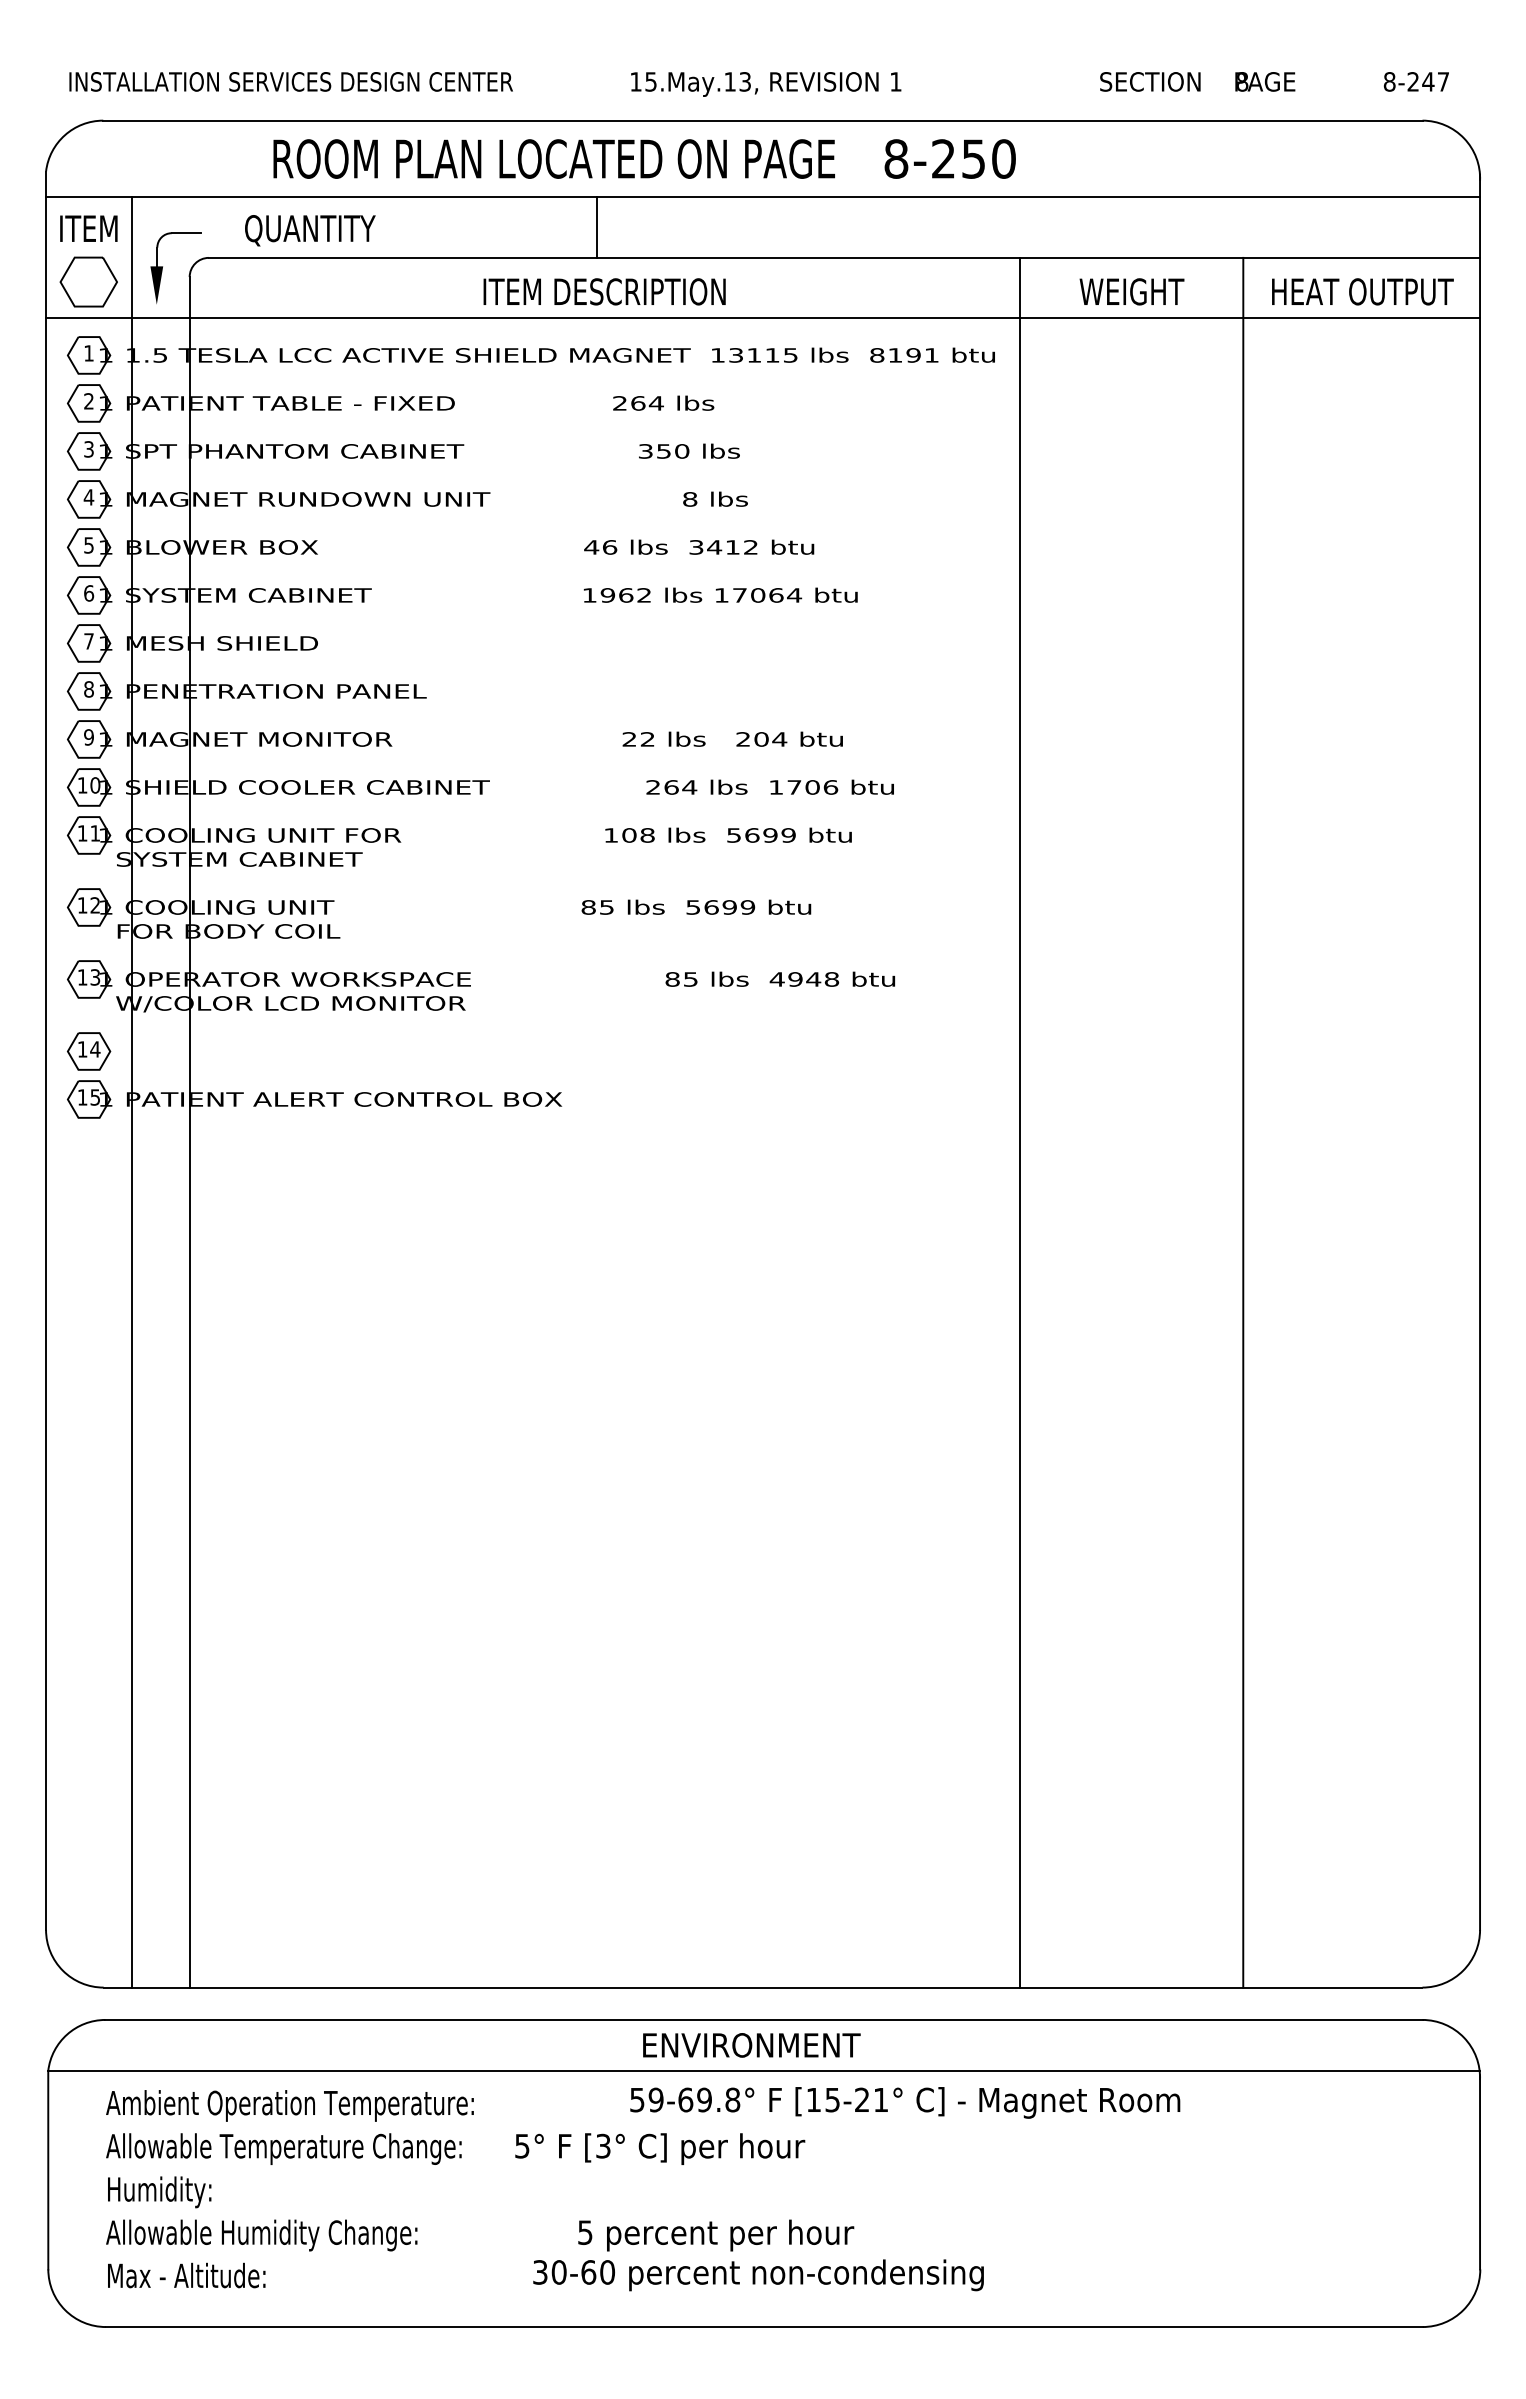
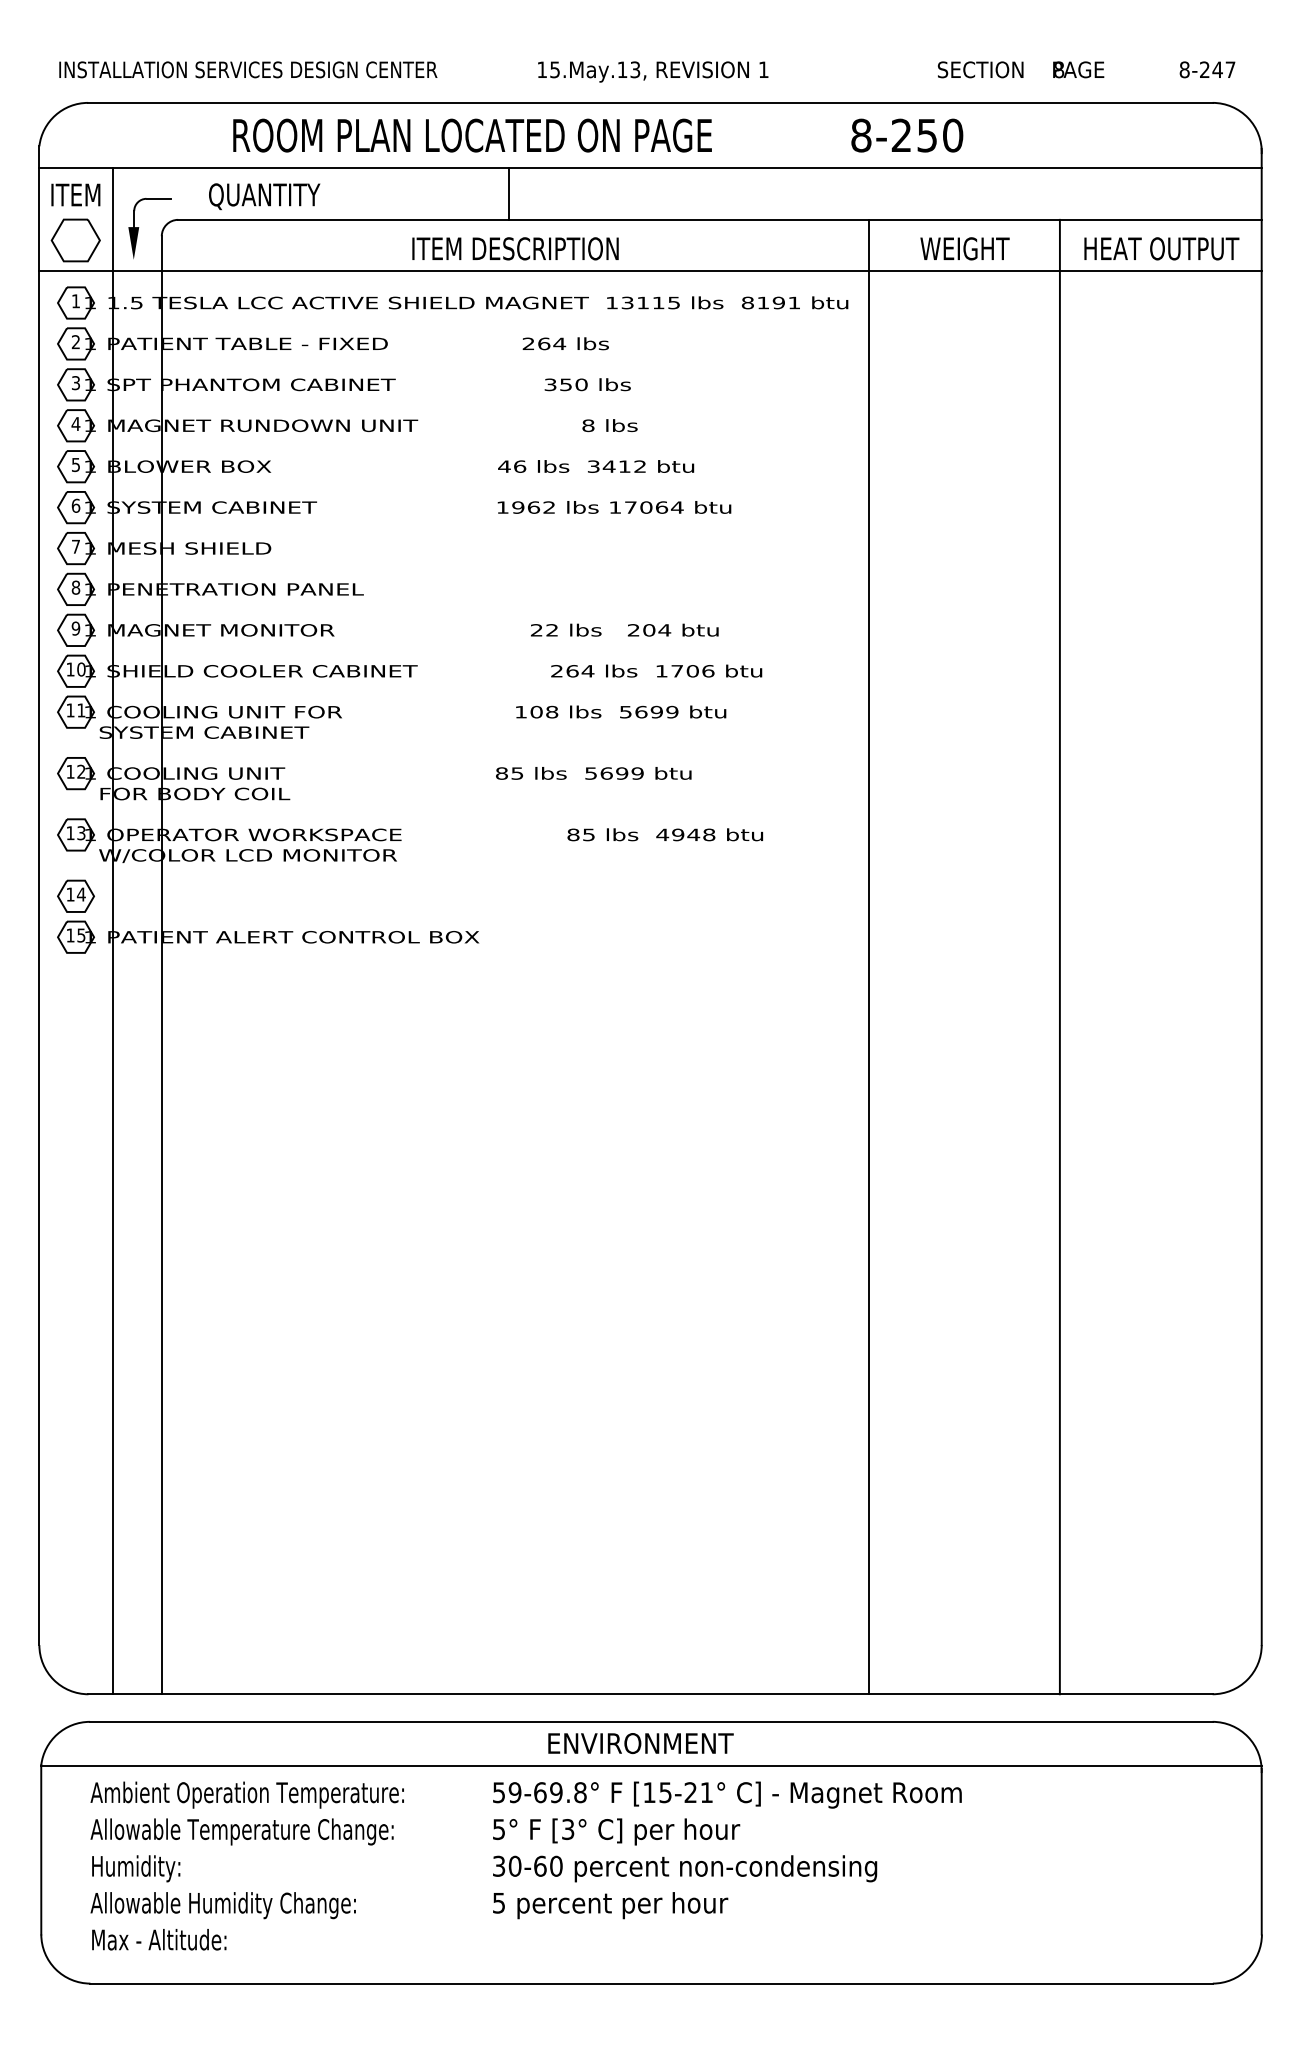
text: (949, 158) -> (906, 135), moved
text: (905, 2102) -> (727, 1794), moved
text: (660, 2148) -> (616, 1831), moved
text: (758, 2275) -> (685, 1868), moved

